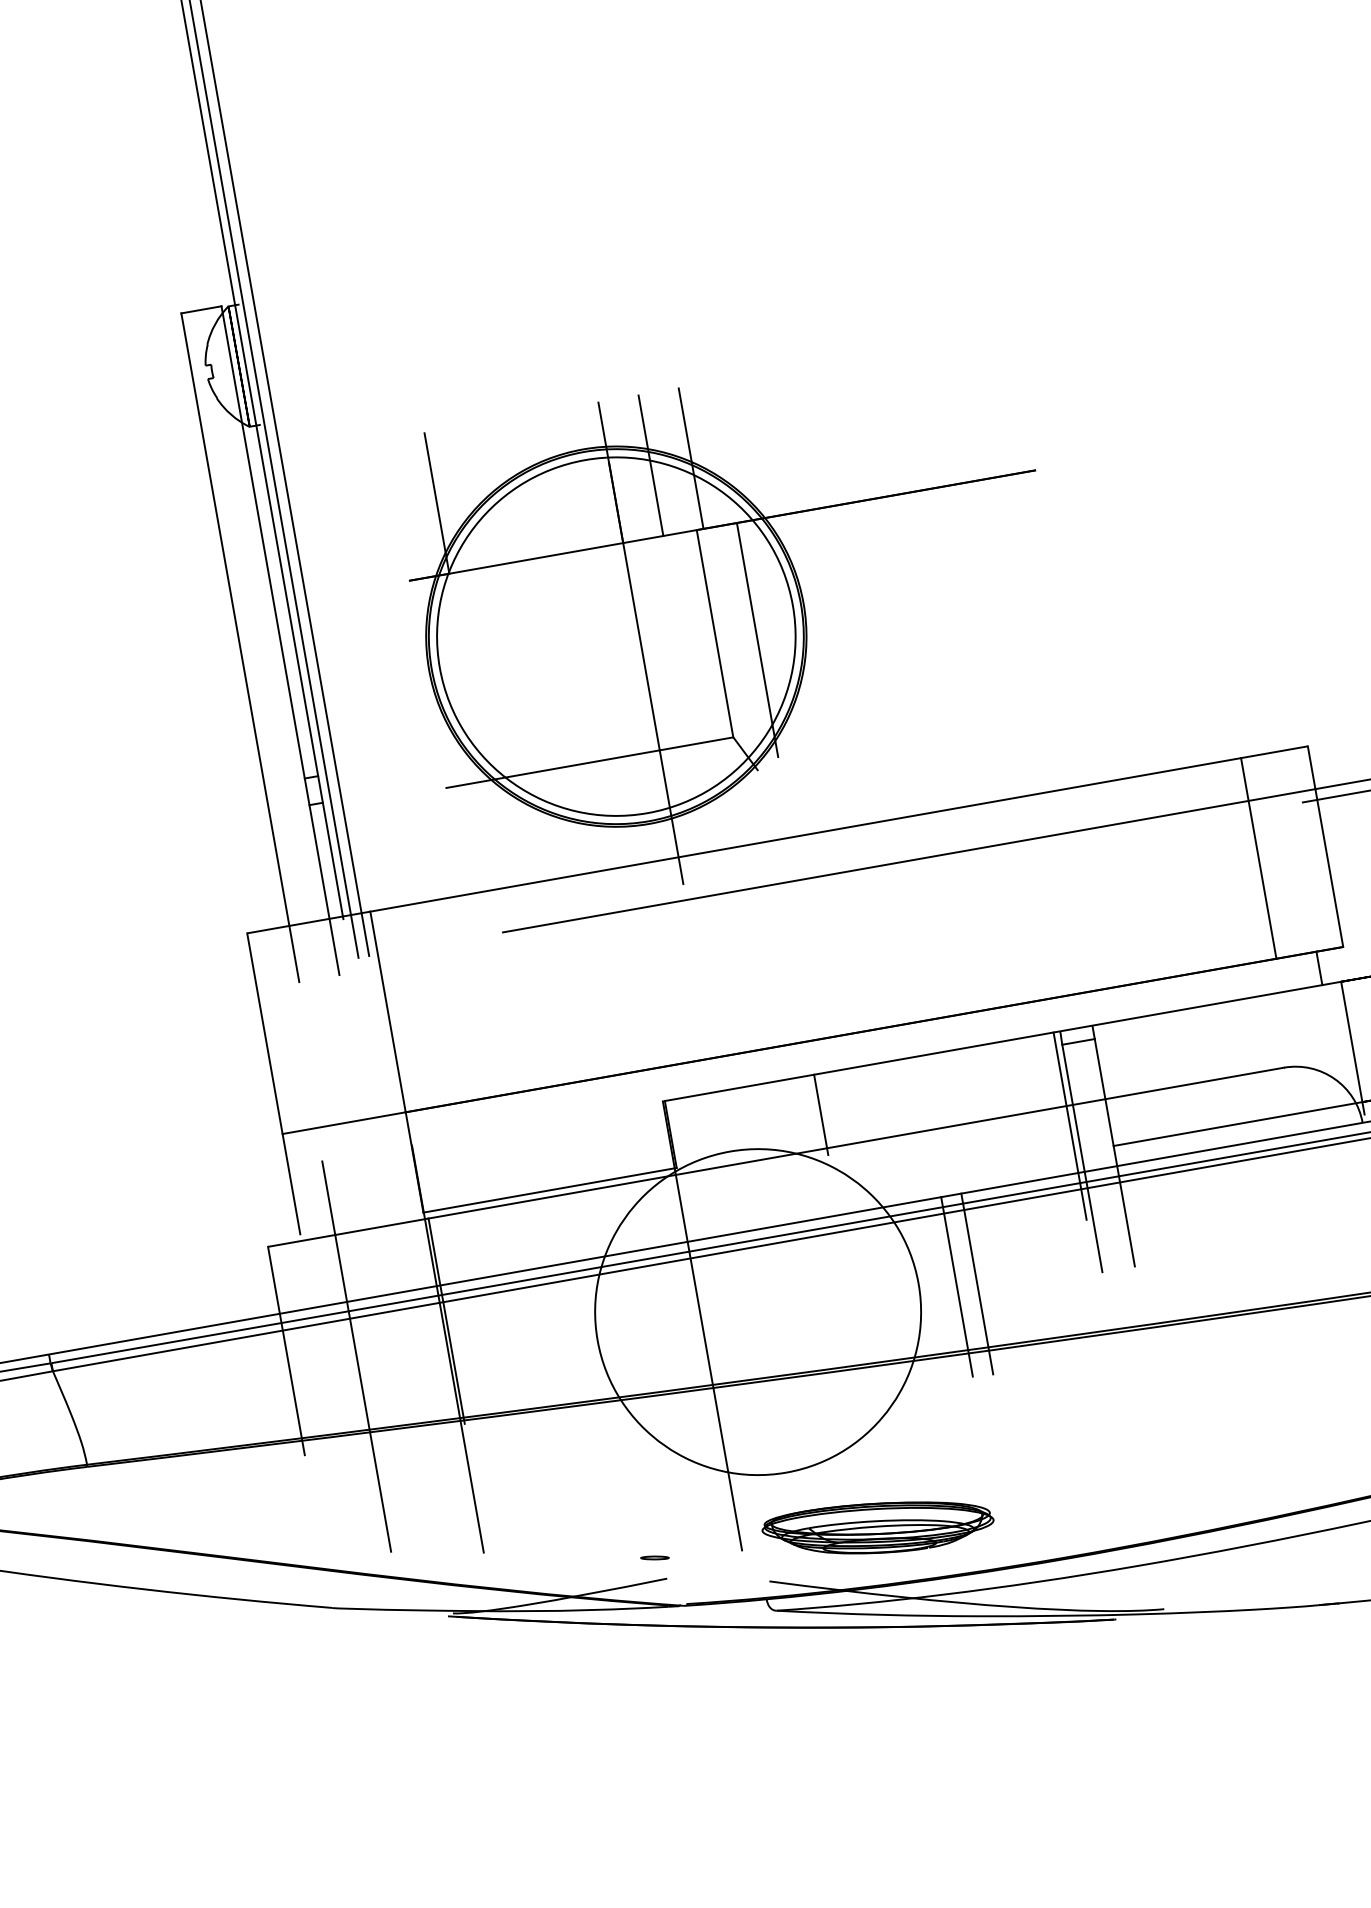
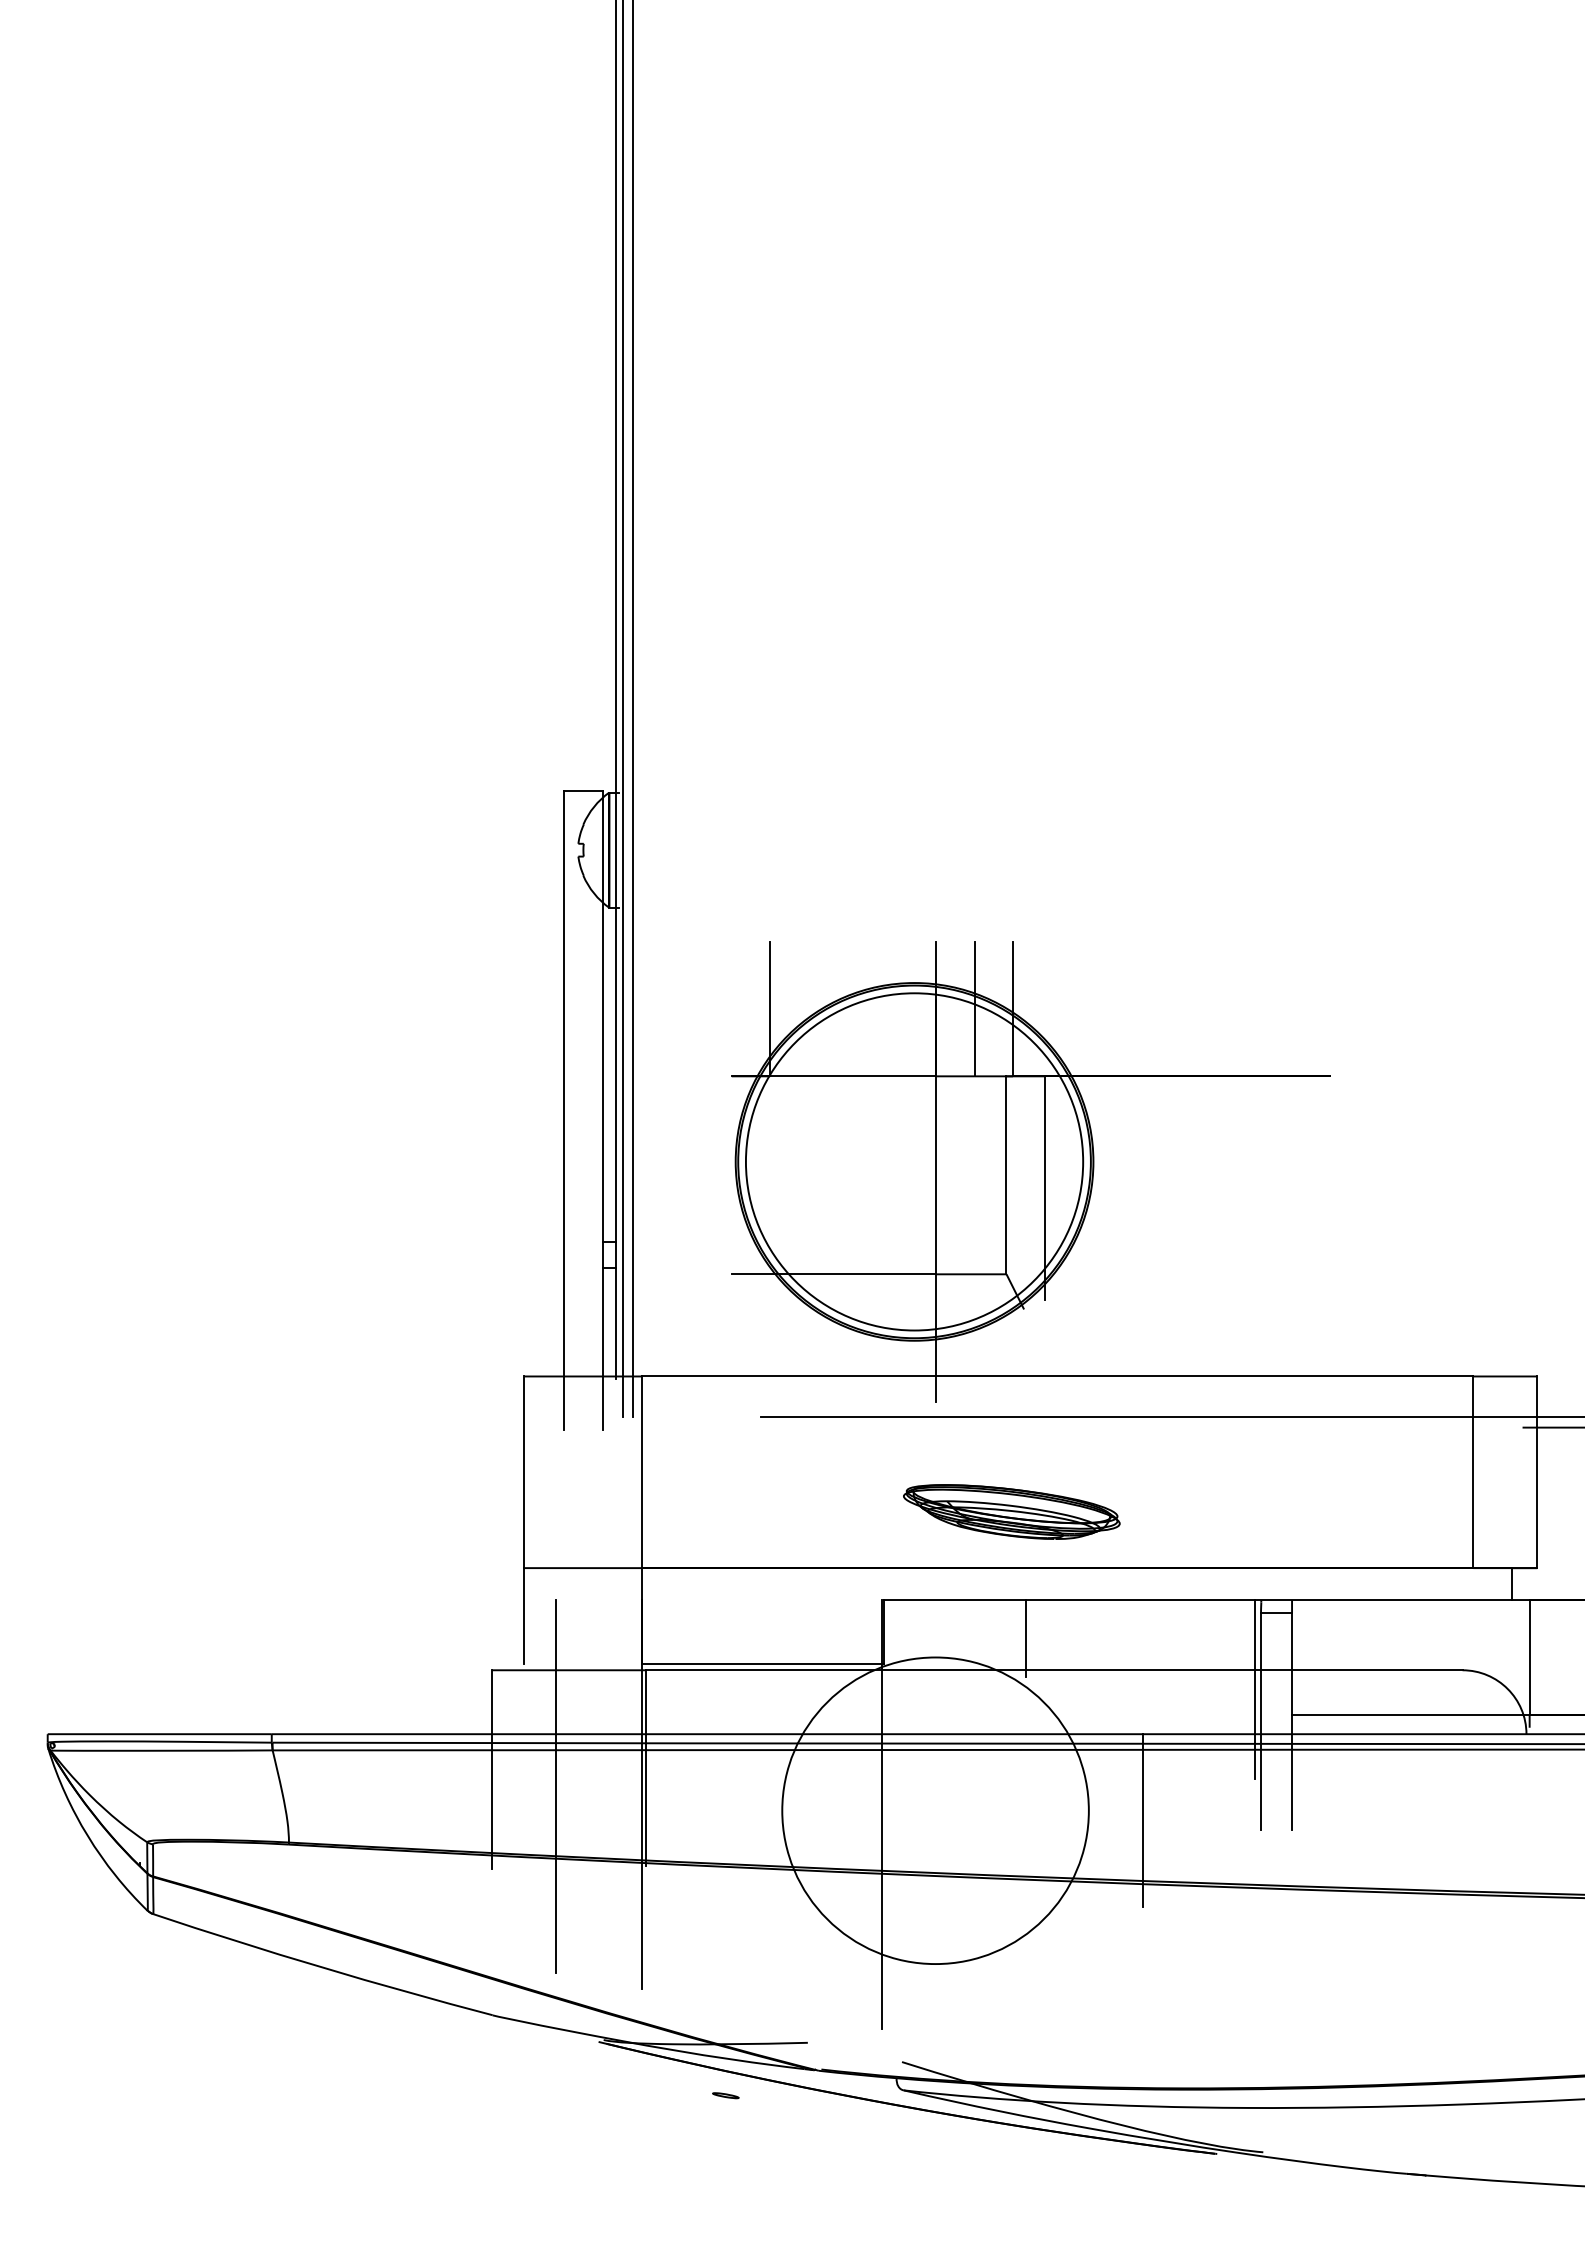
line: (956, 1286) -> (1123, 1819), removed
part: (877, 1527) -> (1011, 1511), moved
part: (654, 1557) -> (725, 2095), moved

